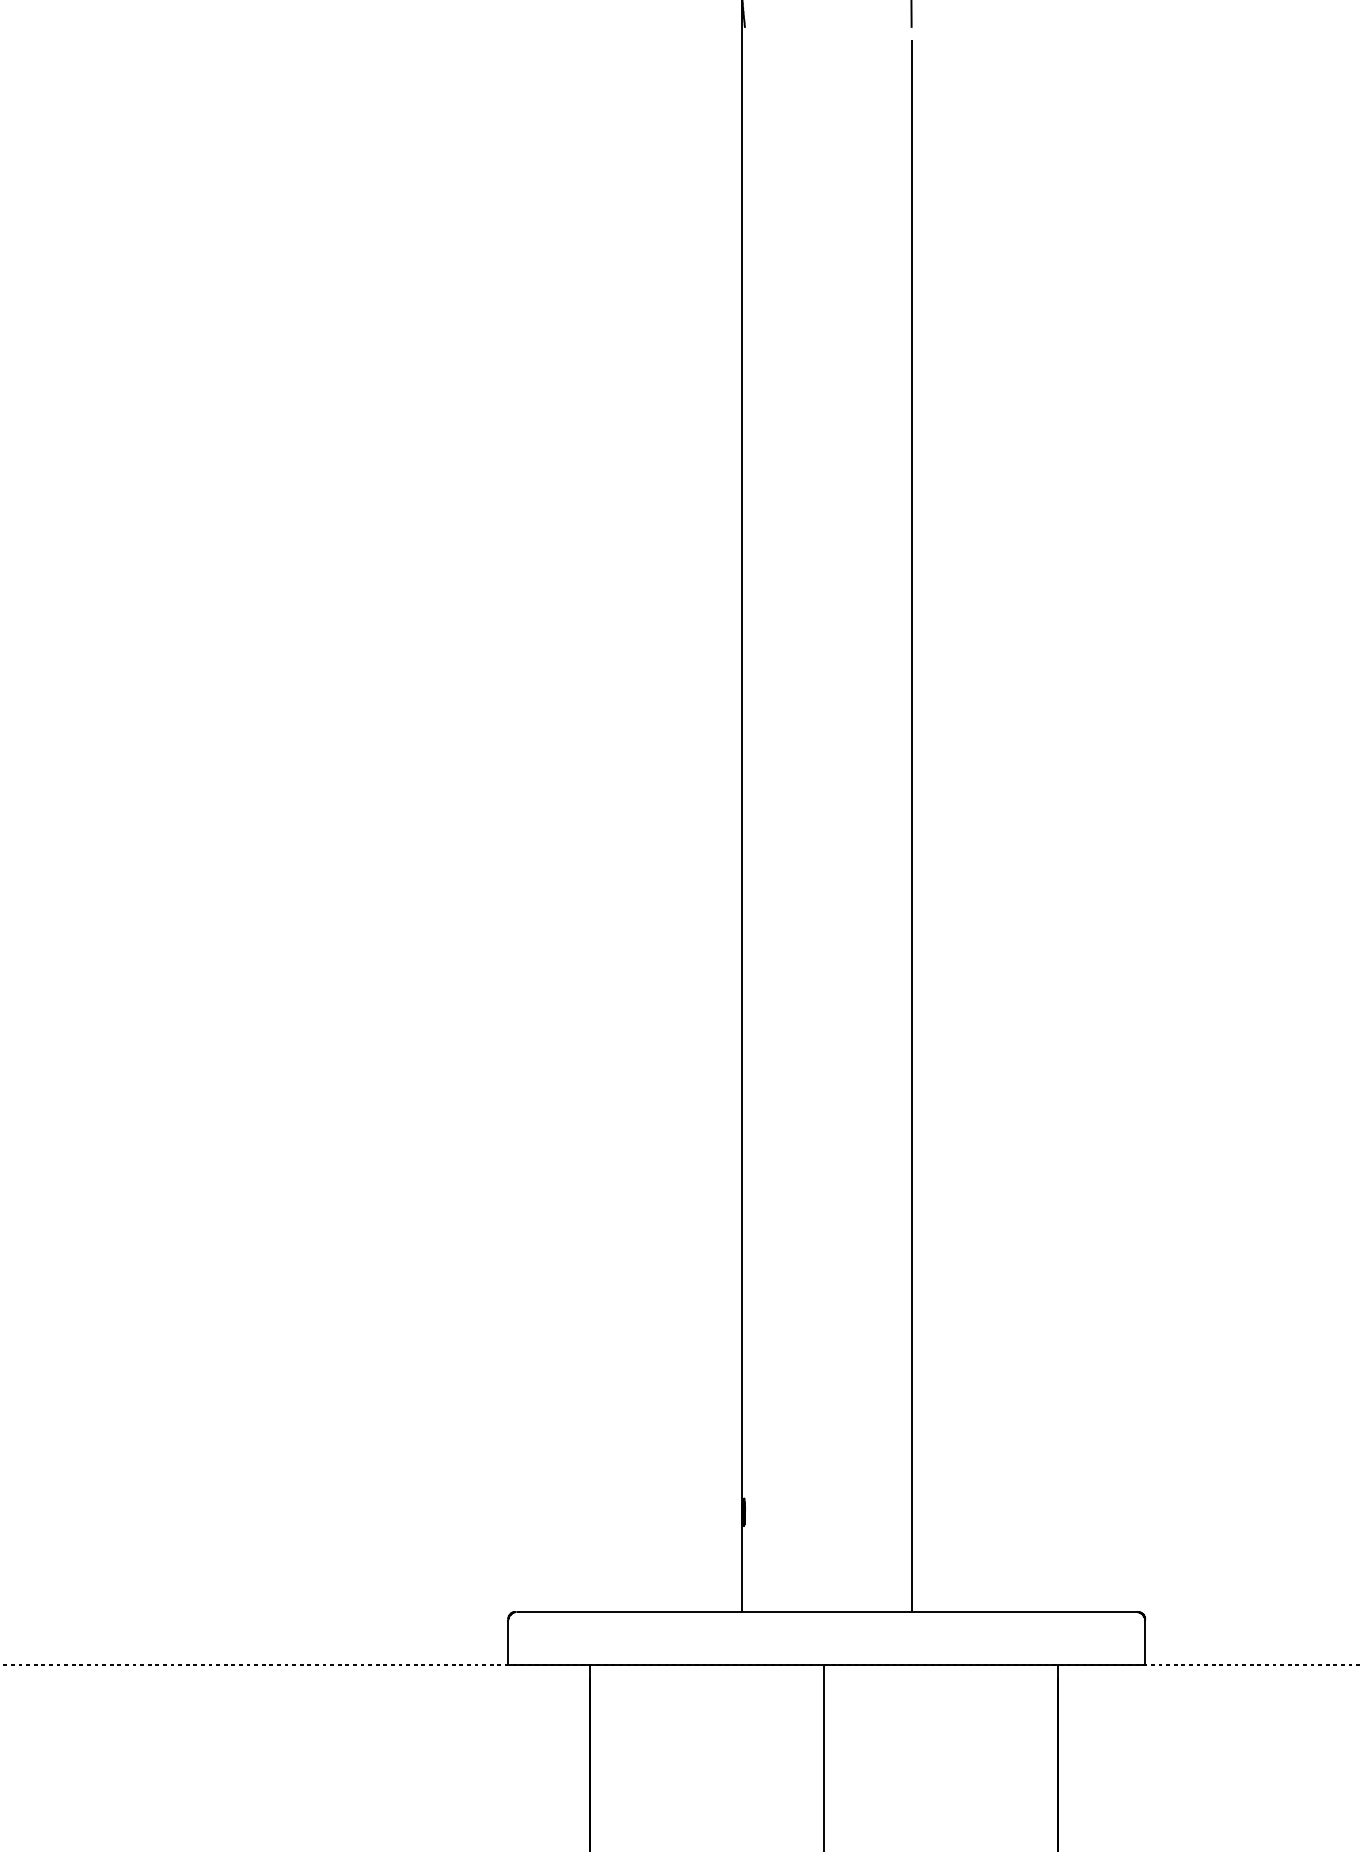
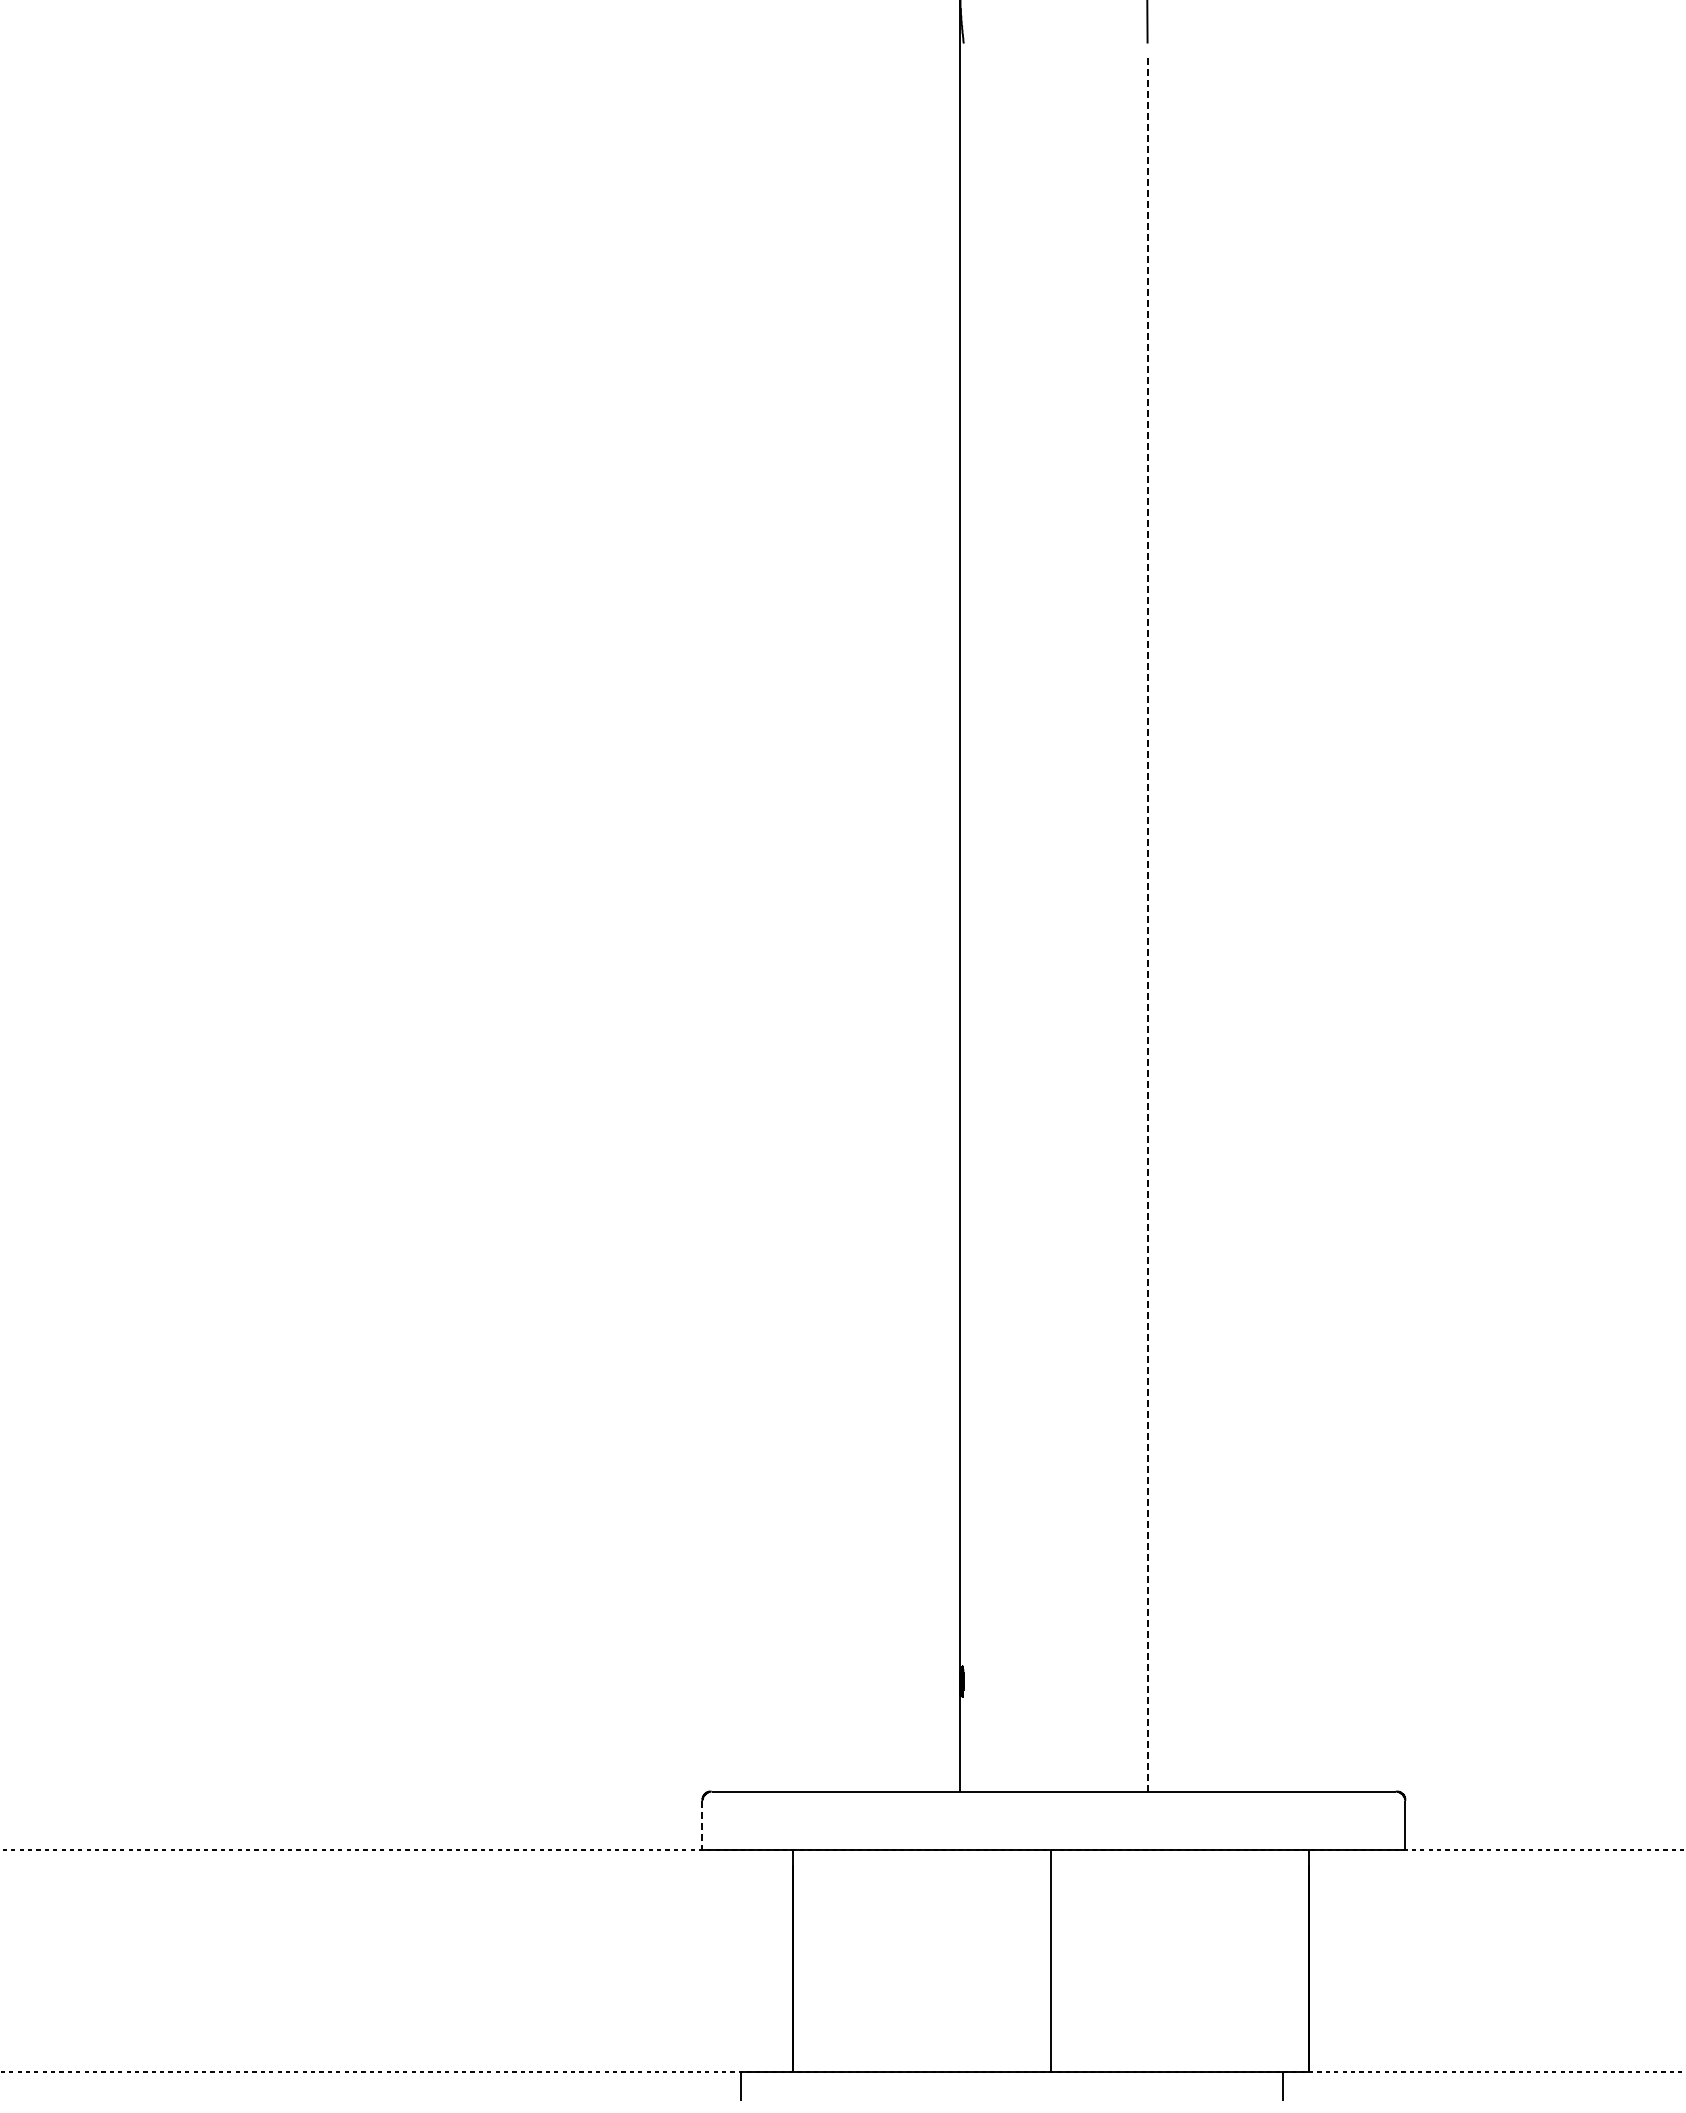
line: (911, 825) -> (1147, 923), solid -> dashed
line: (508, 1642) -> (702, 1825), solid -> dashed

